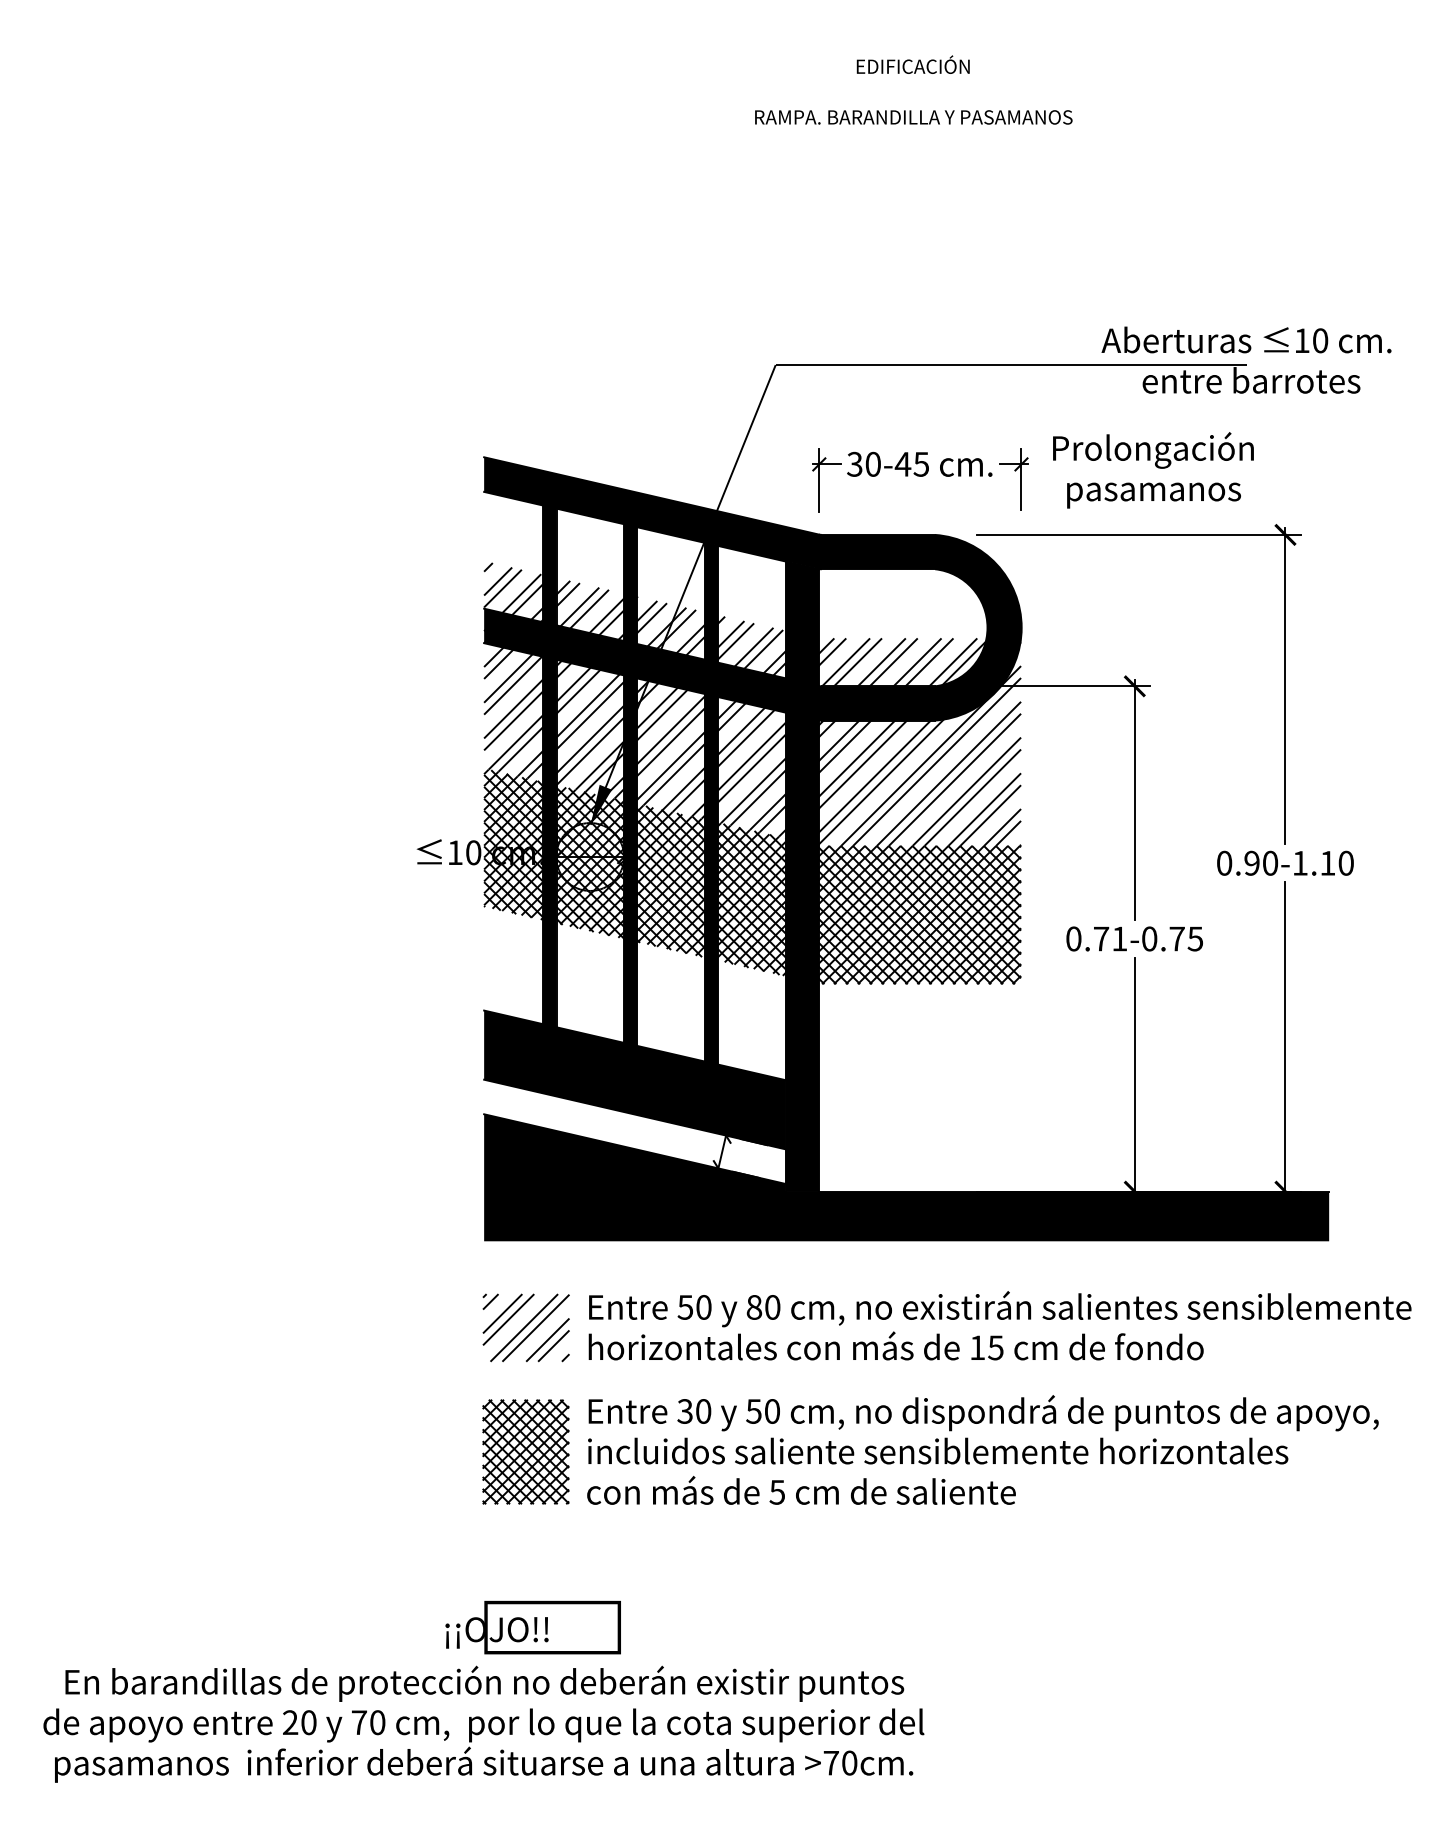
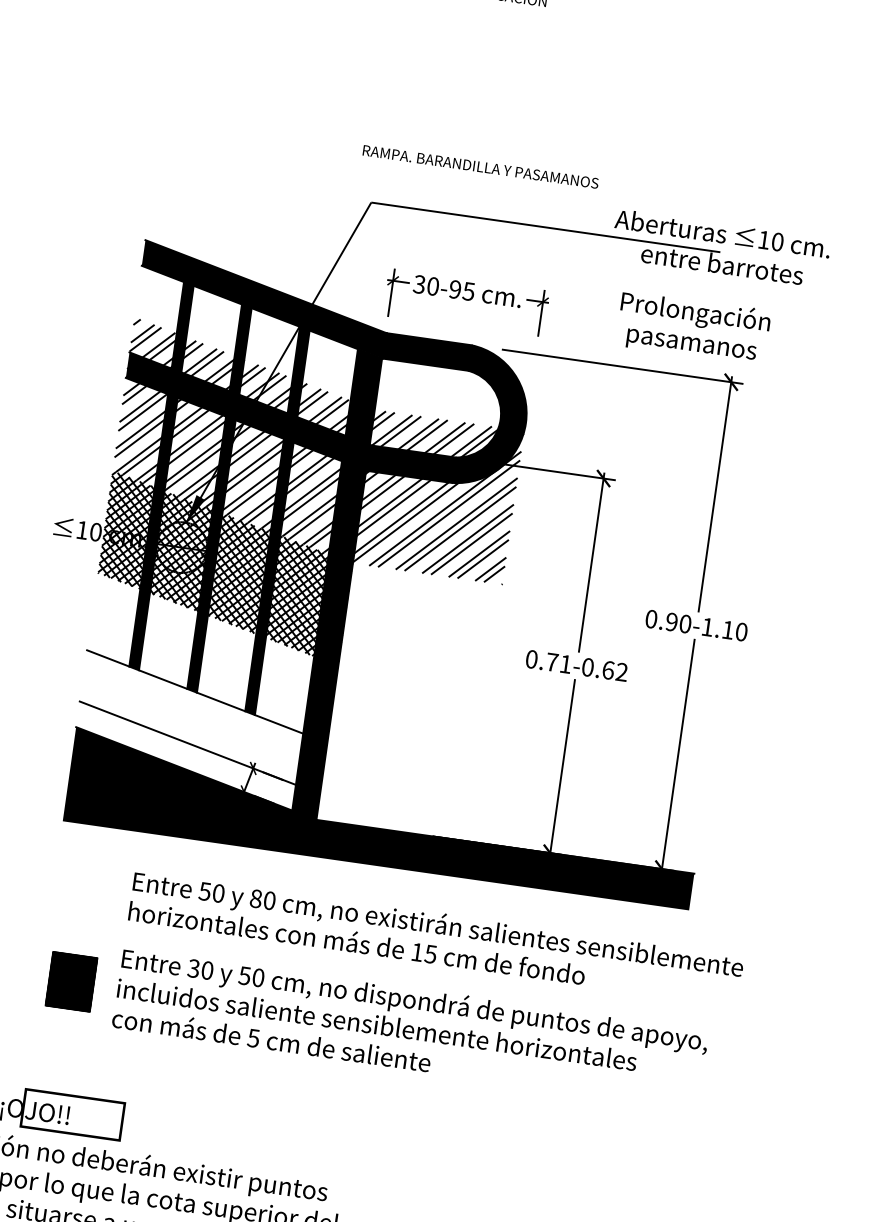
text: (913, 117) -> (480, 167), moved
text: (902, 463) -> (454, 288), 30-45 -> 30-95
text: (1153, 470) -> (693, 328), moved
hatch: (903, 911) -> (408, 621), removed
text: (1186, 938) -> (615, 670), -0.75 -> -0.62
fill: (634, 1079) -> (191, 717), removed
hatch: (526, 1327) -> (85, 889), removed
part: (525, 1451) -> (71, 981), size x0.7

